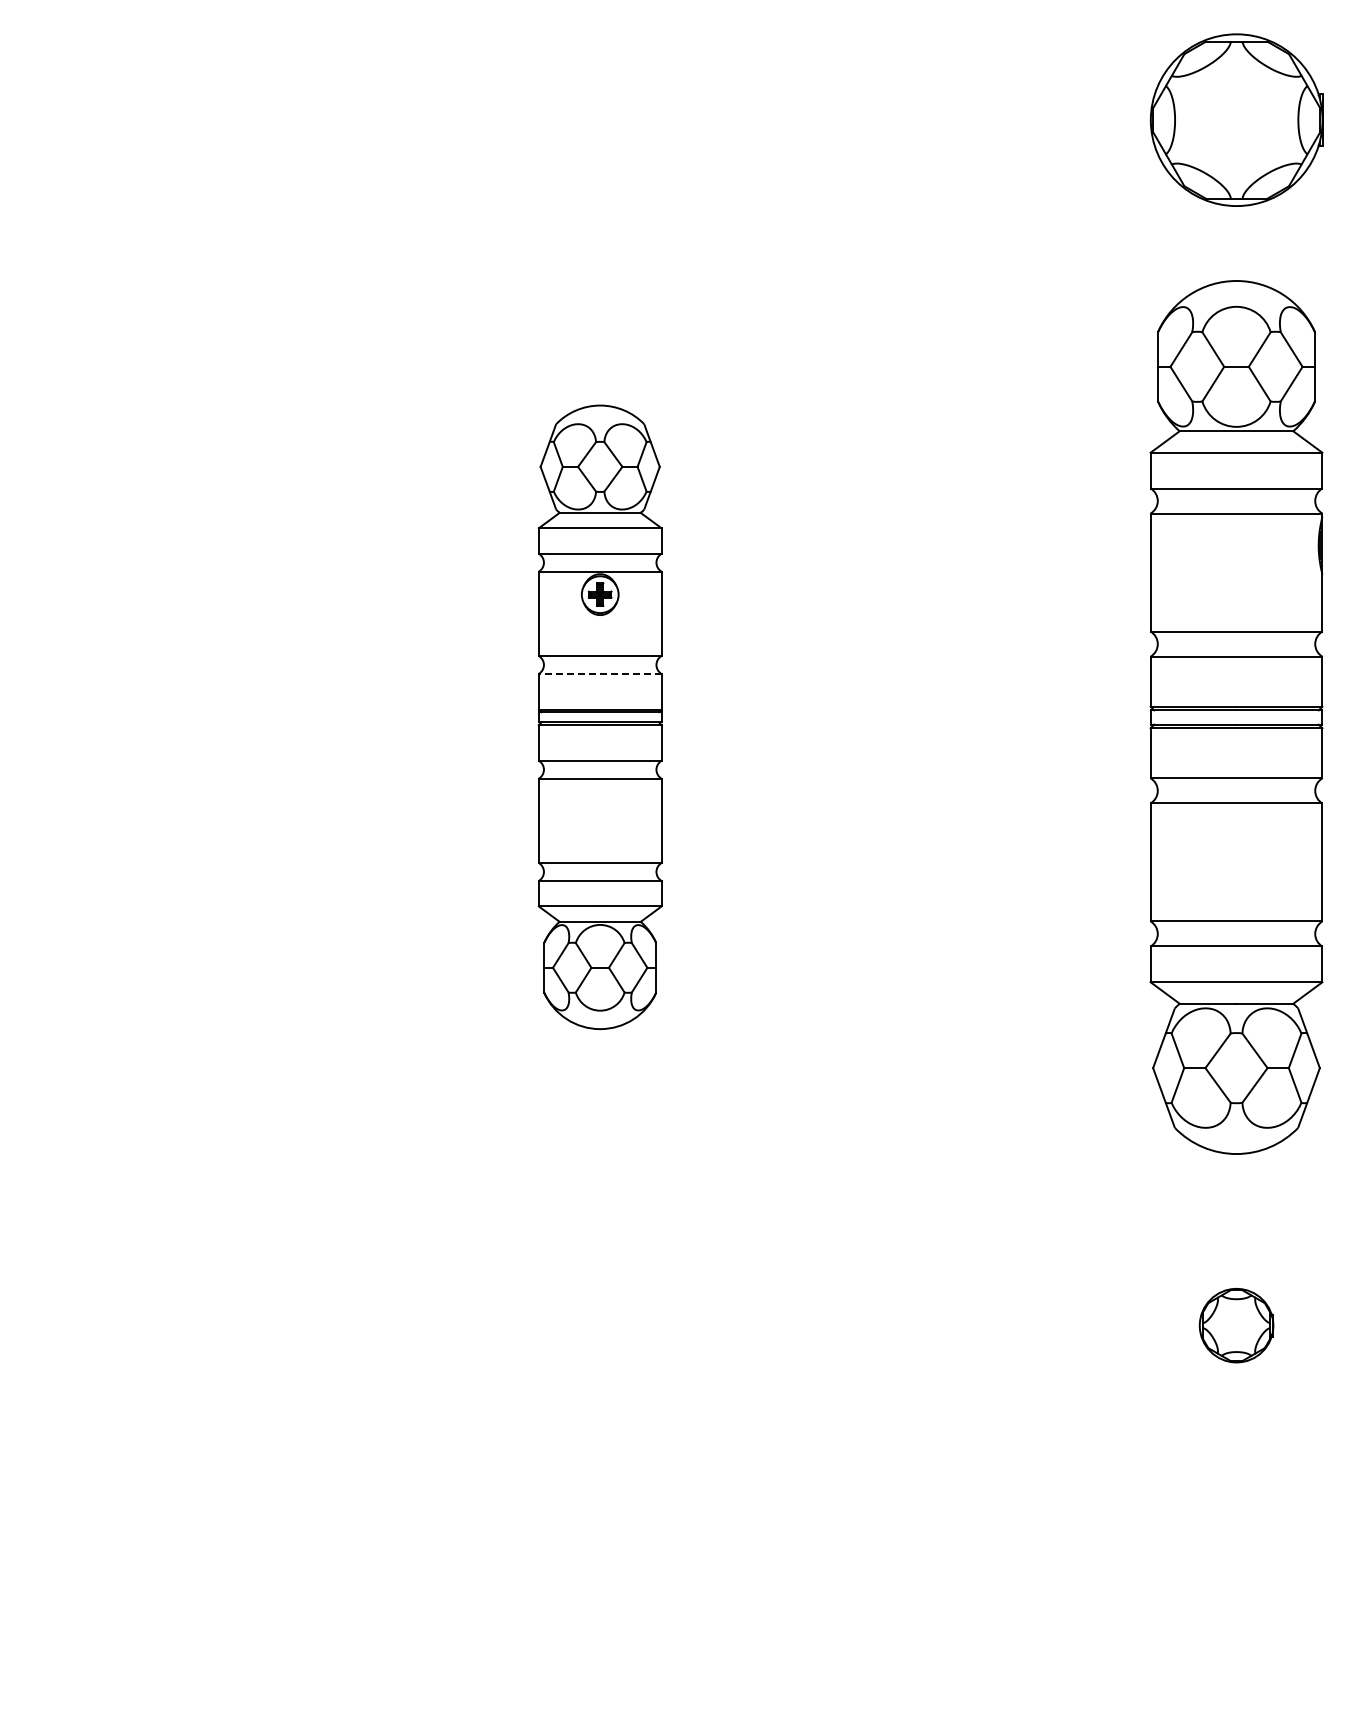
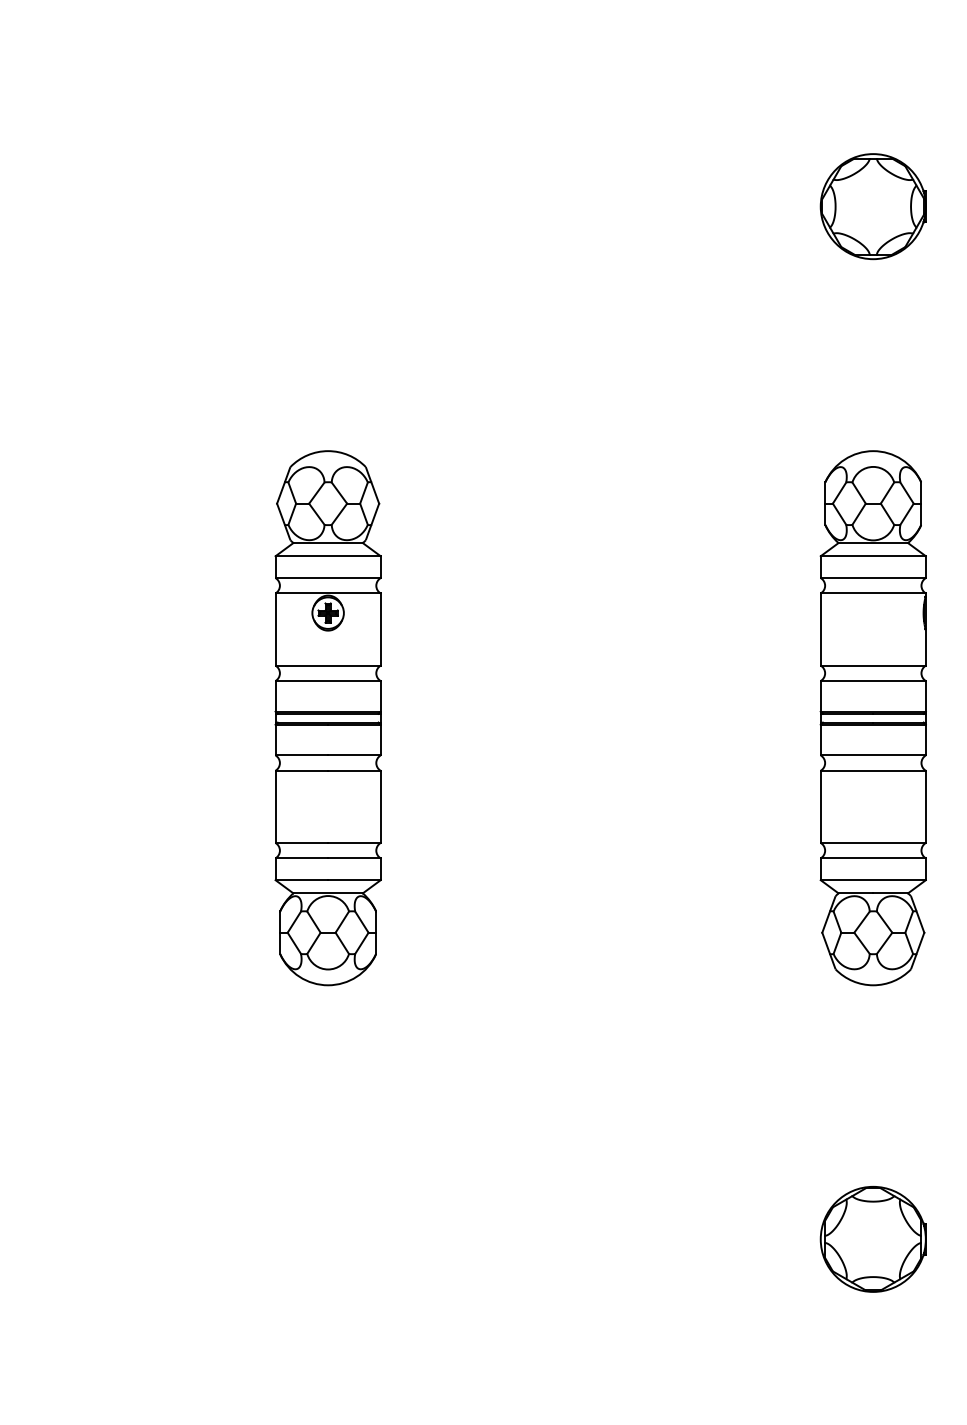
part: (1236, 119) -> (873, 206), size x0.71
line: (599, 673) -> (327, 680), dashed -> solid
part: (1236, 716) -> (873, 717), size x0.71
part: (1236, 1325) -> (873, 1239), size x1.67

